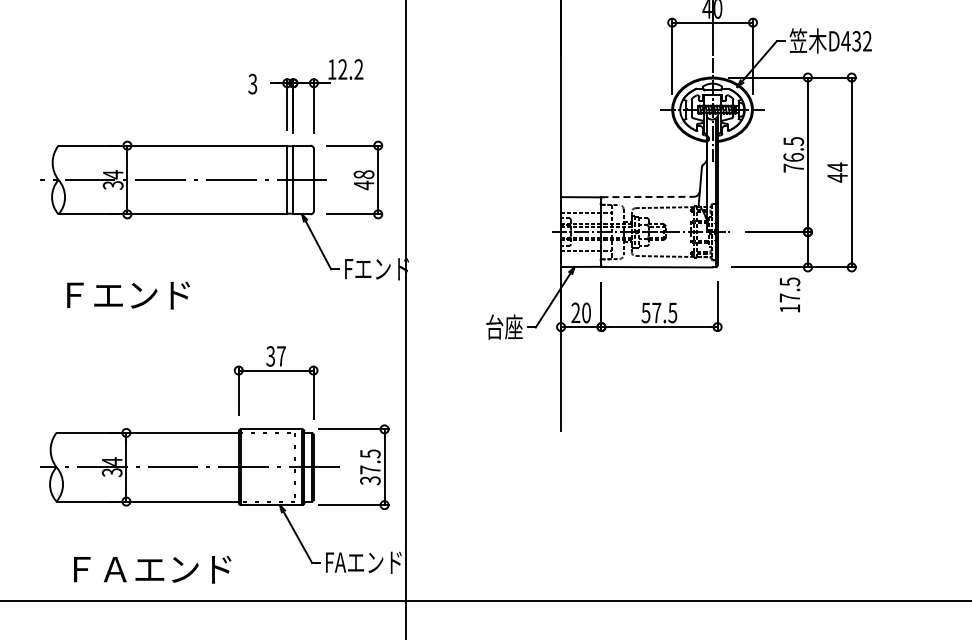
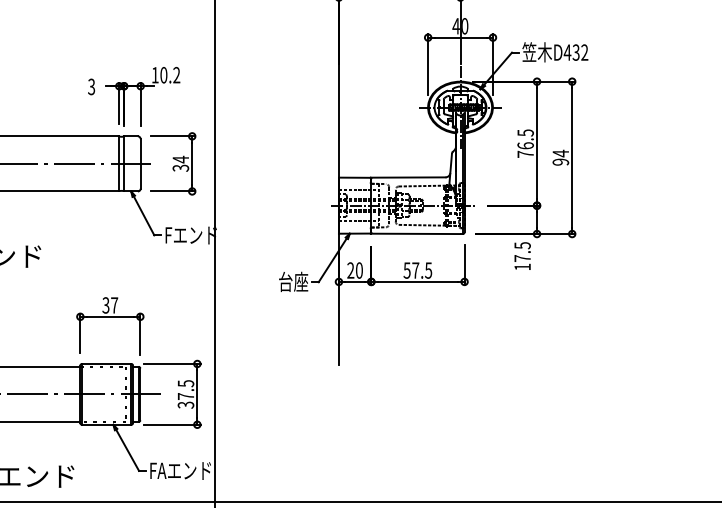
text: (342, 69) -> (163, 75), 12.2 -> 10.2
text: (837, 177) -> (560, 161), 44 -> 94
text: (363, 180) -> (180, 164), 48 -> 34
line: (648, 197) -> (409, 177), dashed -> solid

